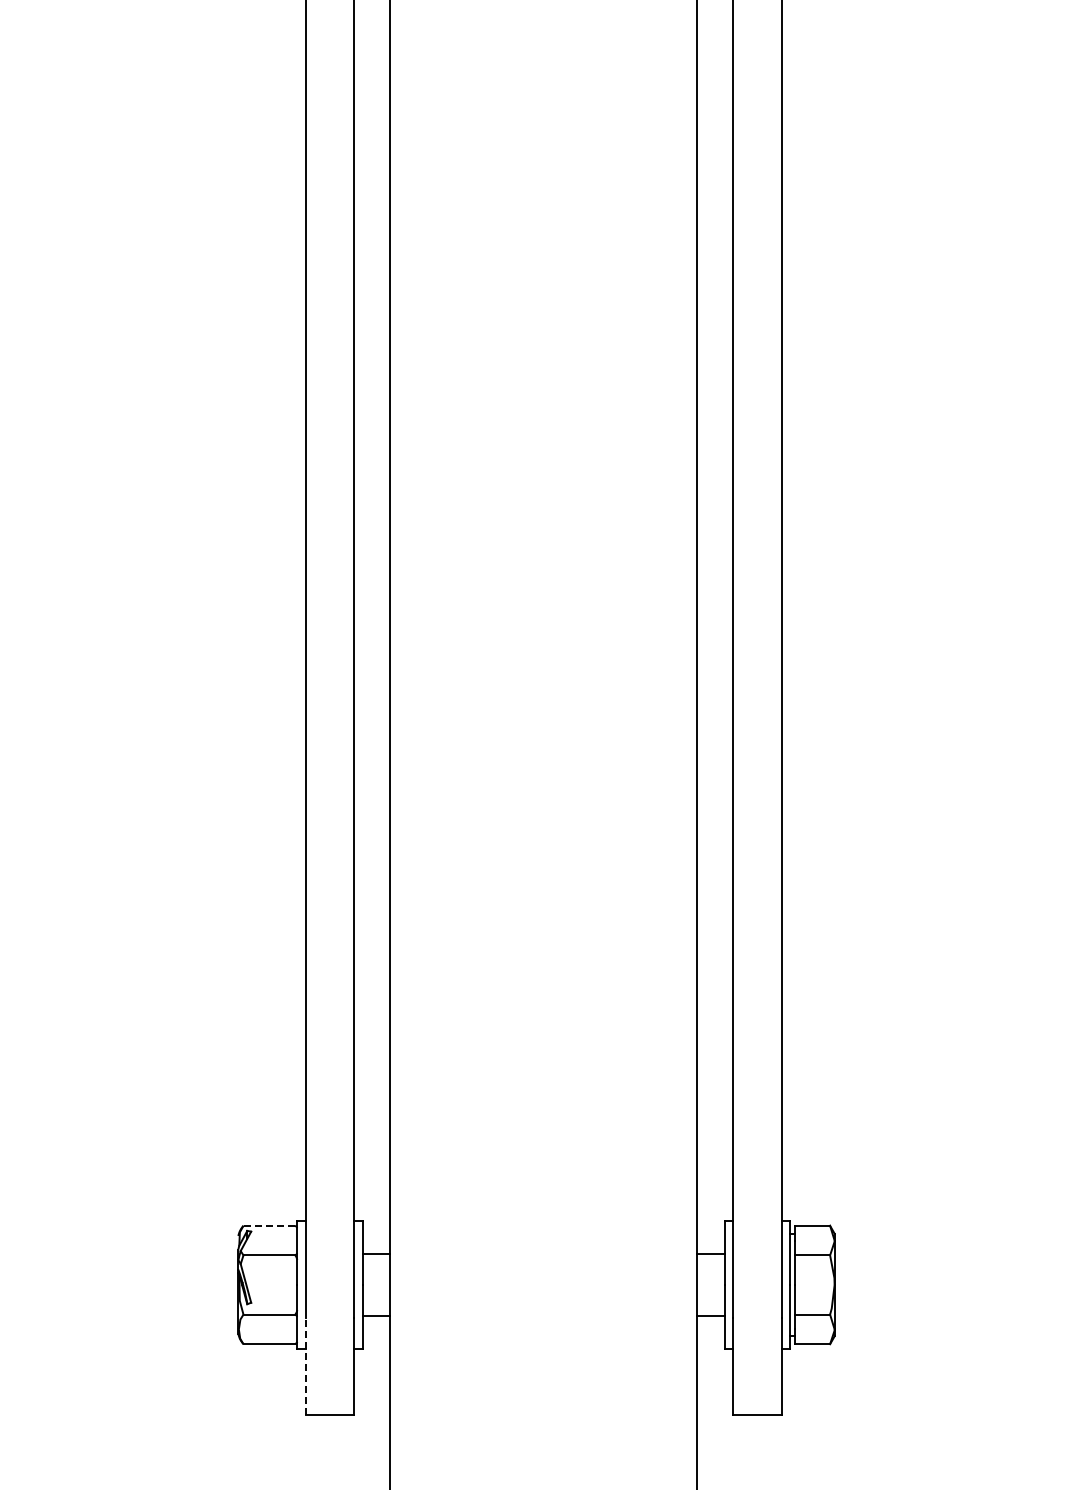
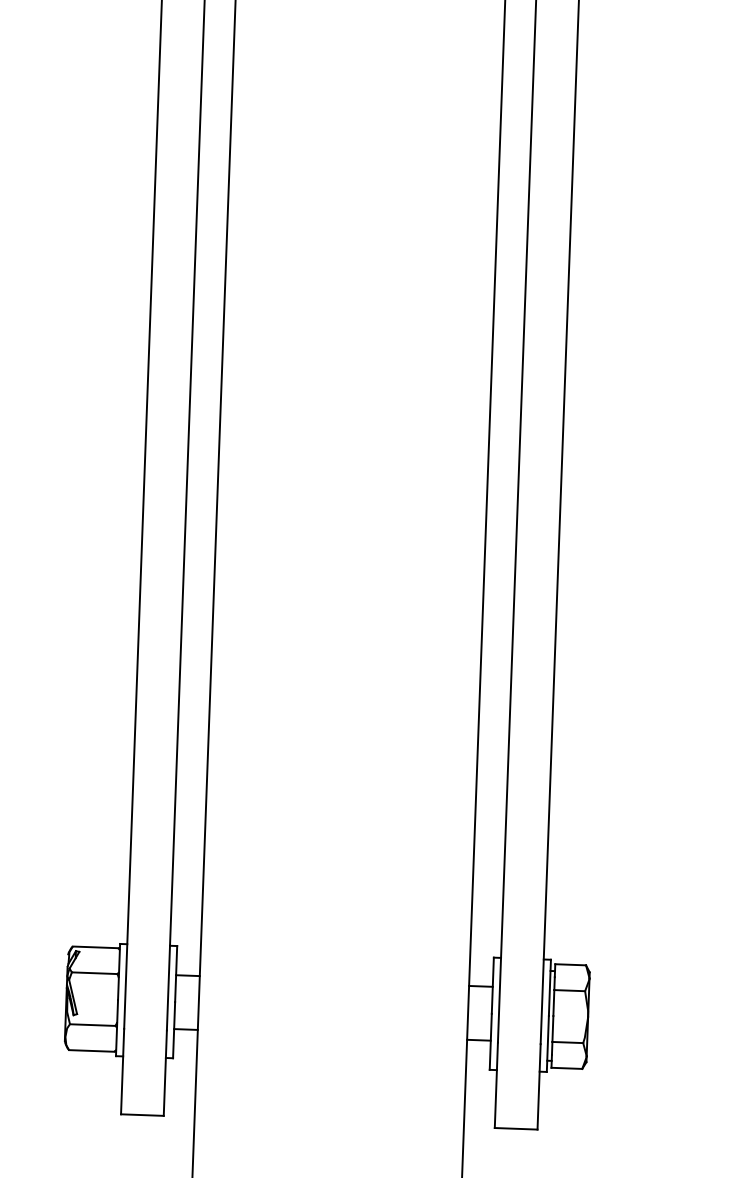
line: (269, 1225) -> (95, 947), dashed -> solid
line: (305, 1366) -> (122, 1071), dashed -> solid

